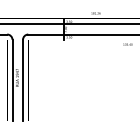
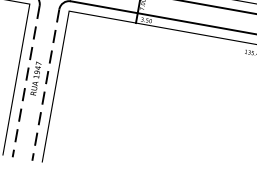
line: (12, 80) -> (26, 81), solid -> dashed
line: (23, 80) -> (46, 85), solid -> dashed

